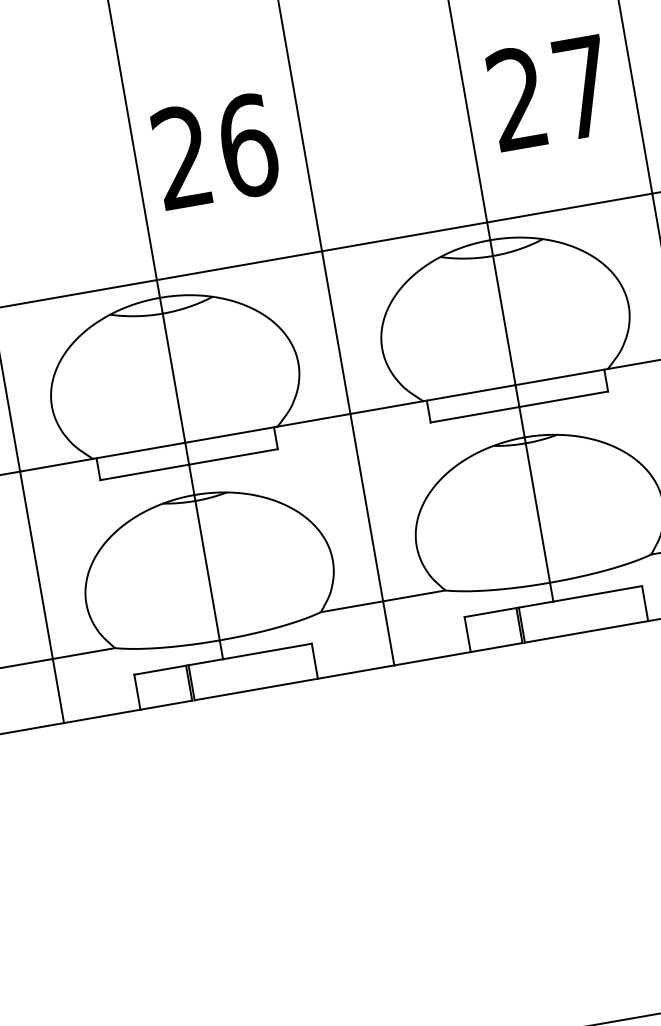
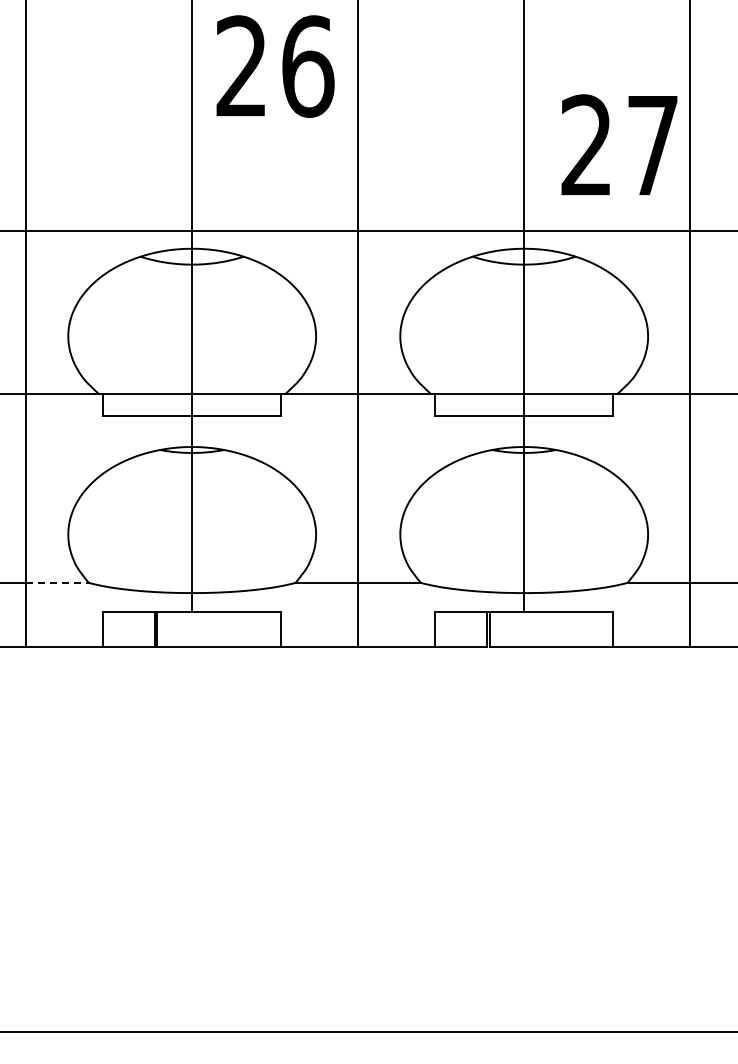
text: (549, 92) -> (619, 144), moved
text: (215, 151) -> (275, 66), moved
line: (83, 653) -> (57, 582), solid -> dashed

